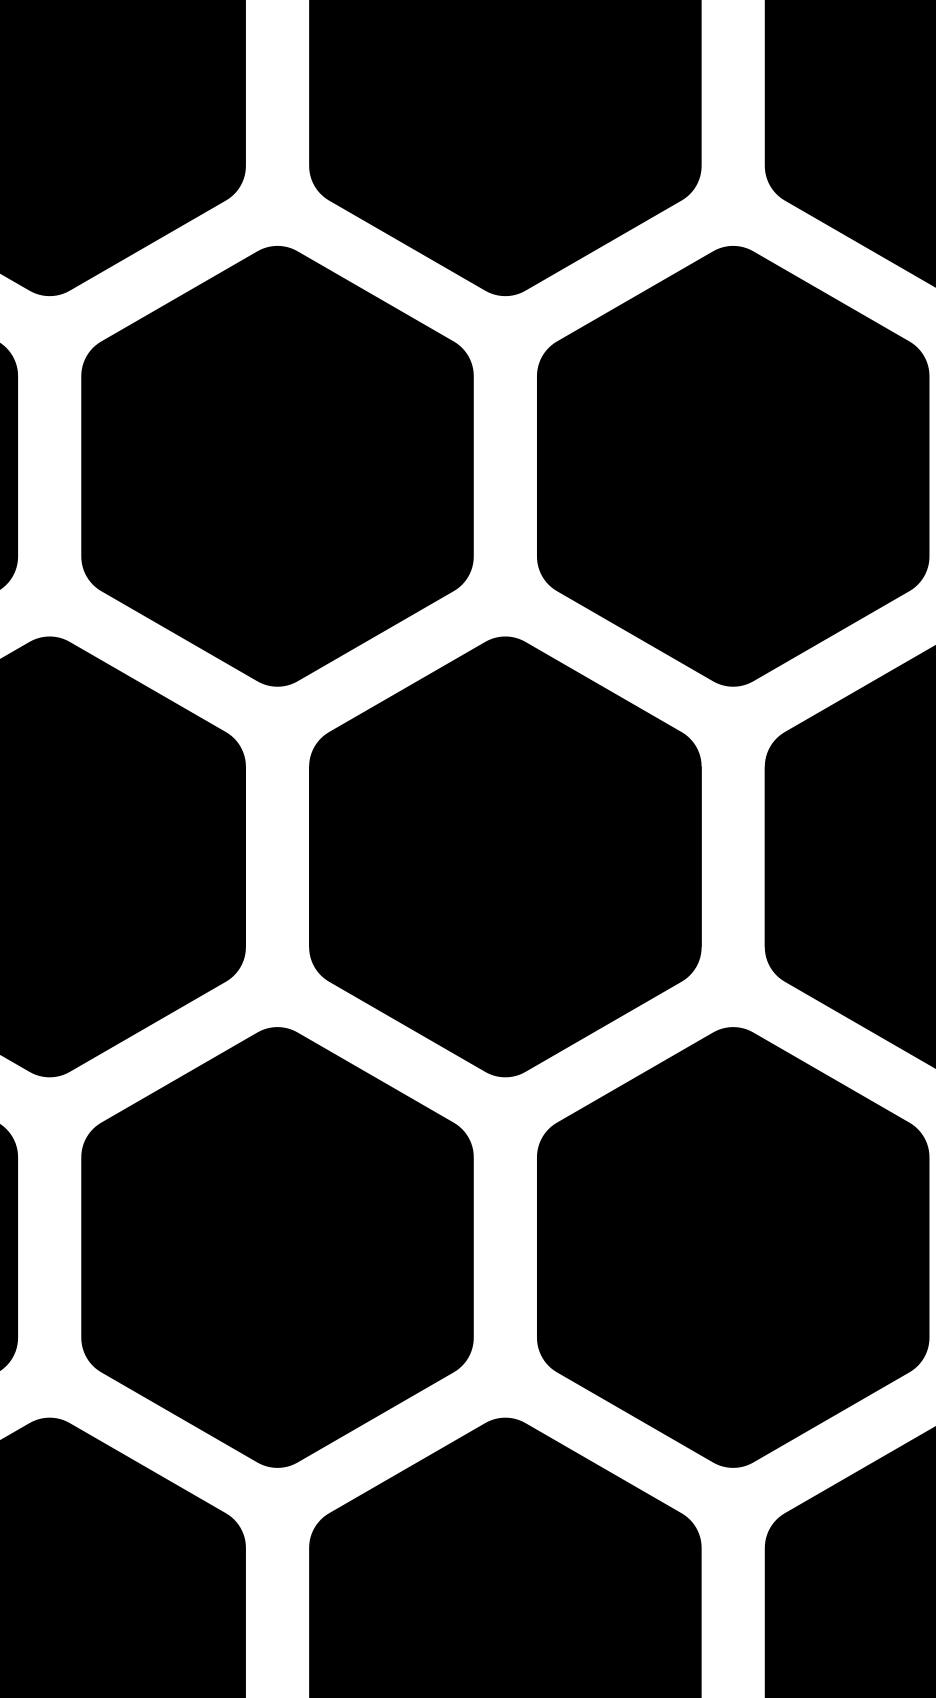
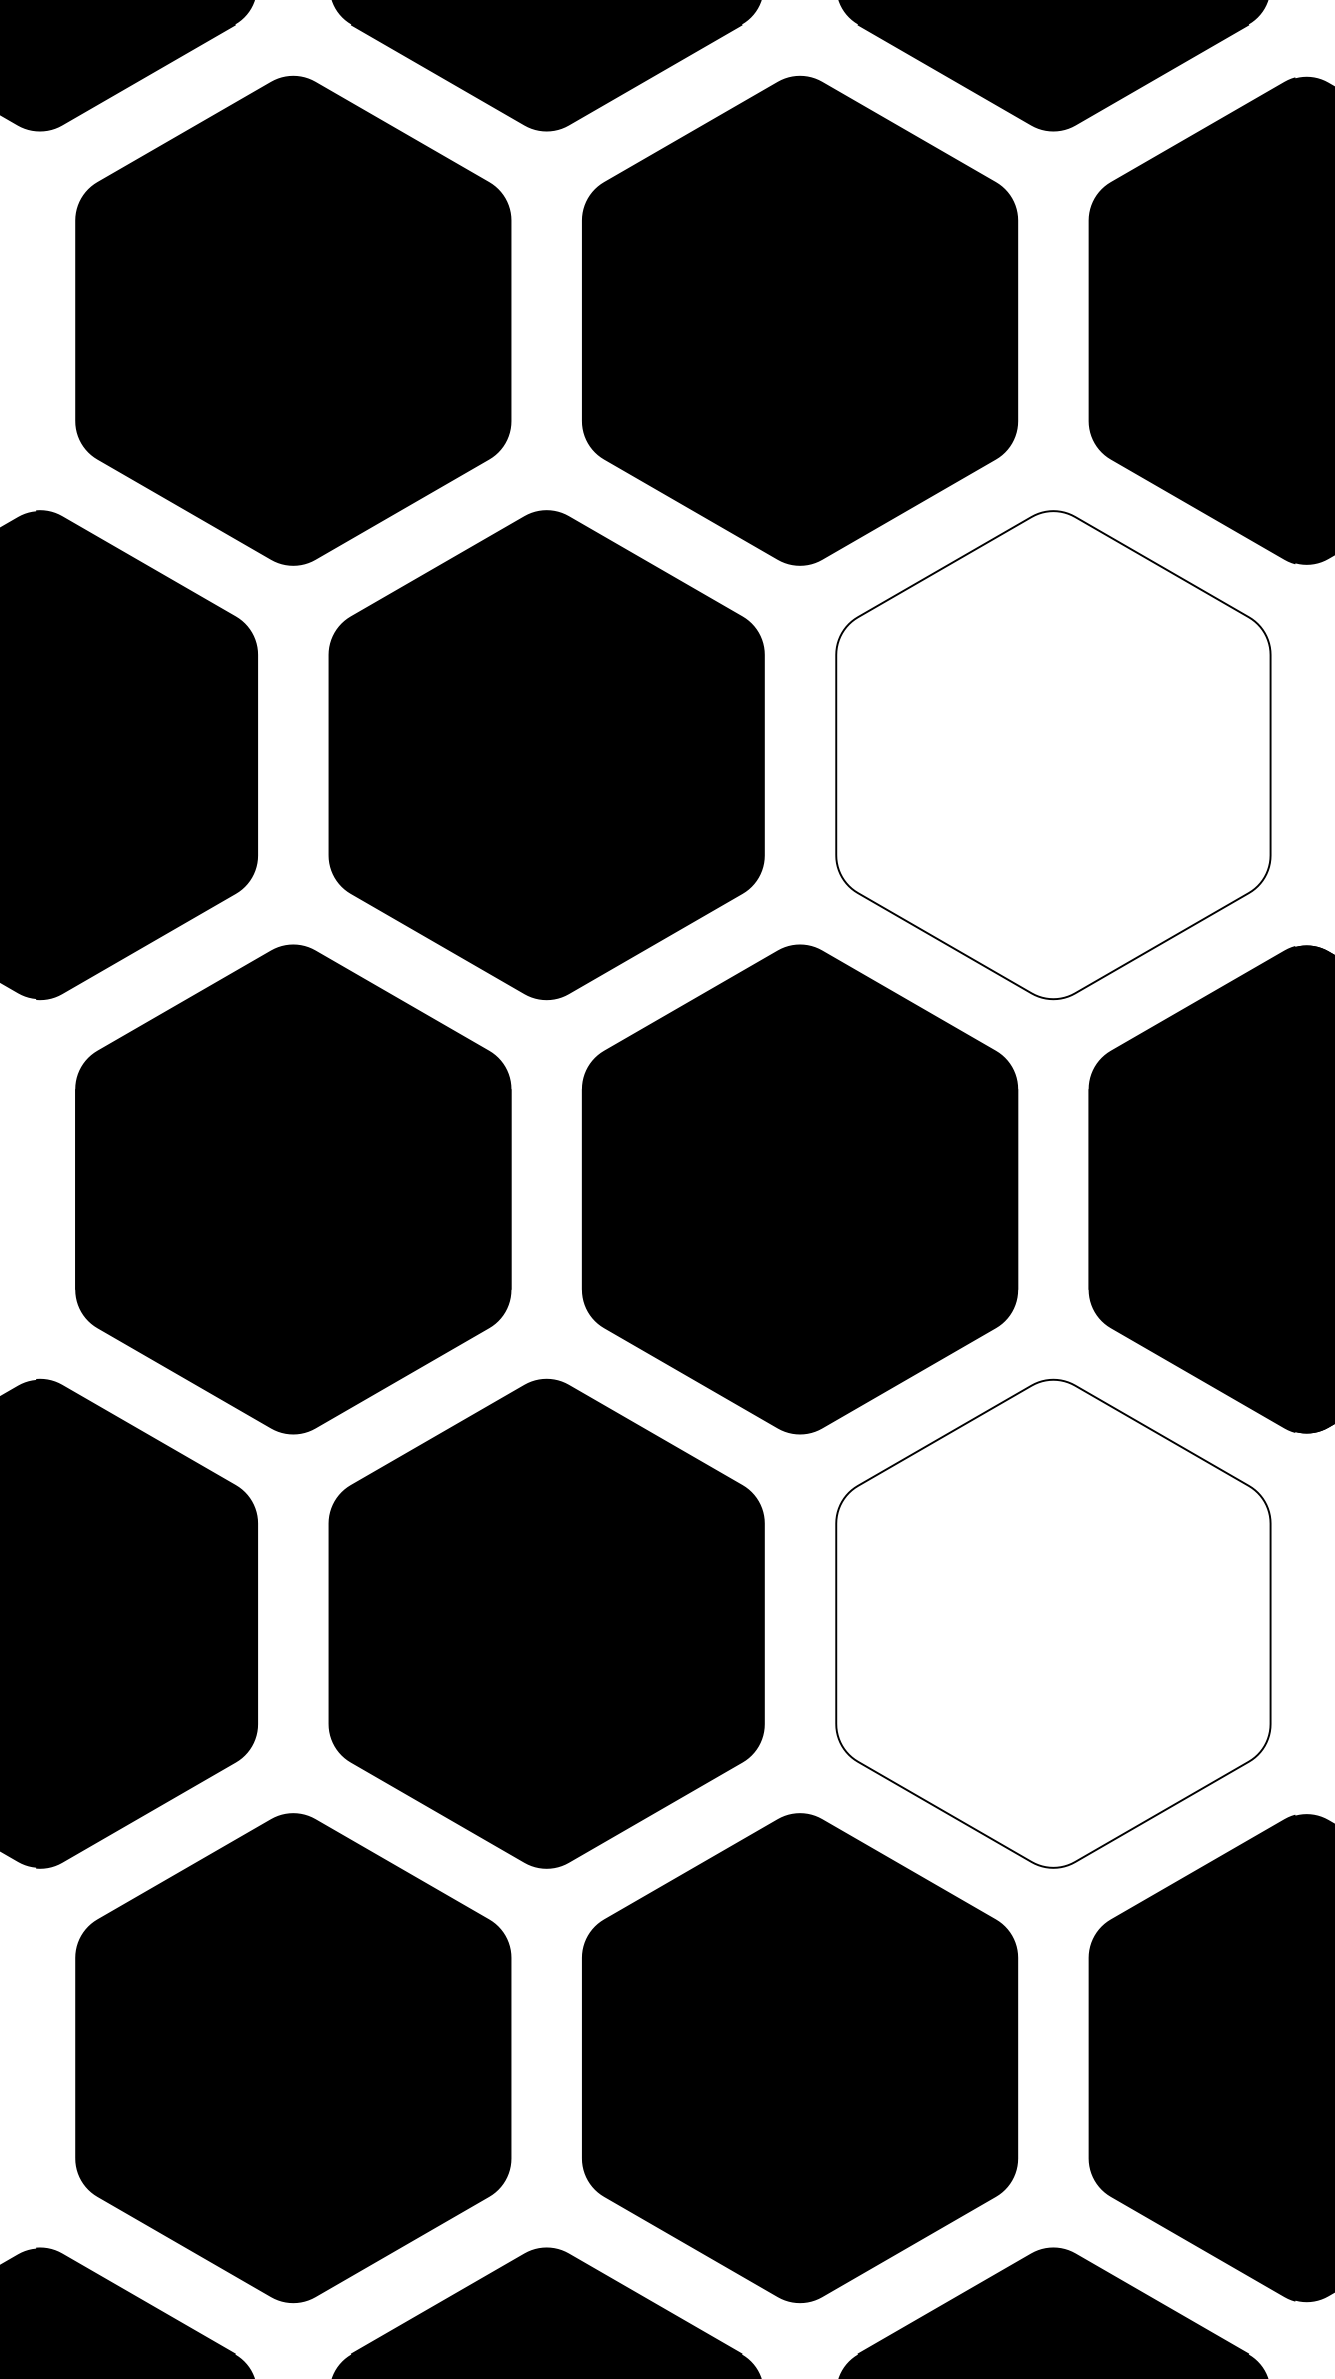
fill: (733, 466) -> (1053, 755), removed
fill: (733, 1247) -> (1053, 1623), removed

